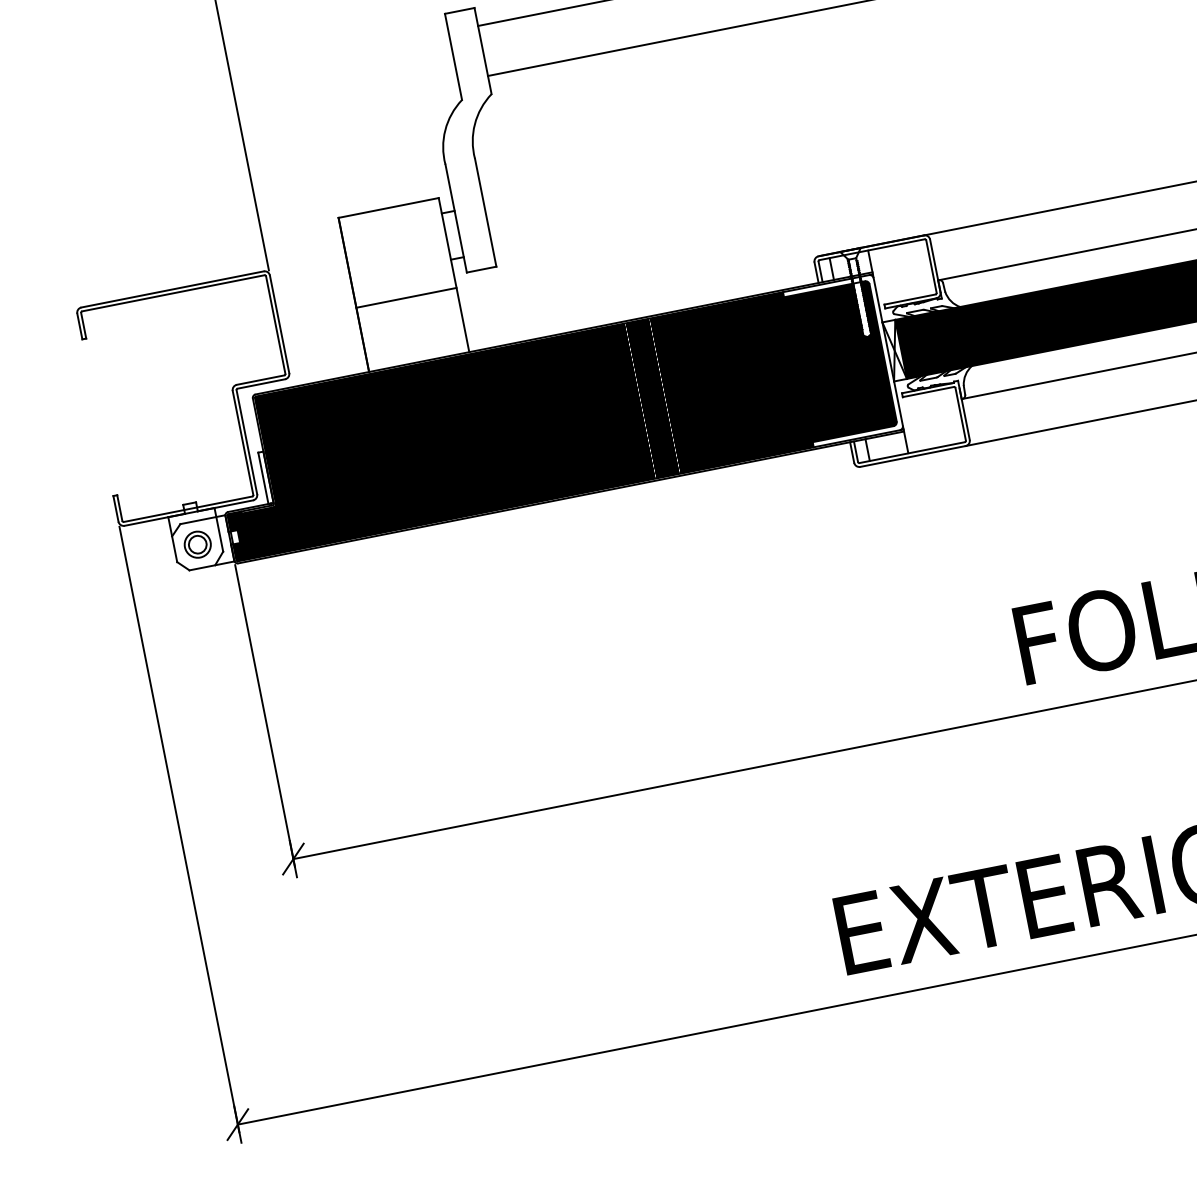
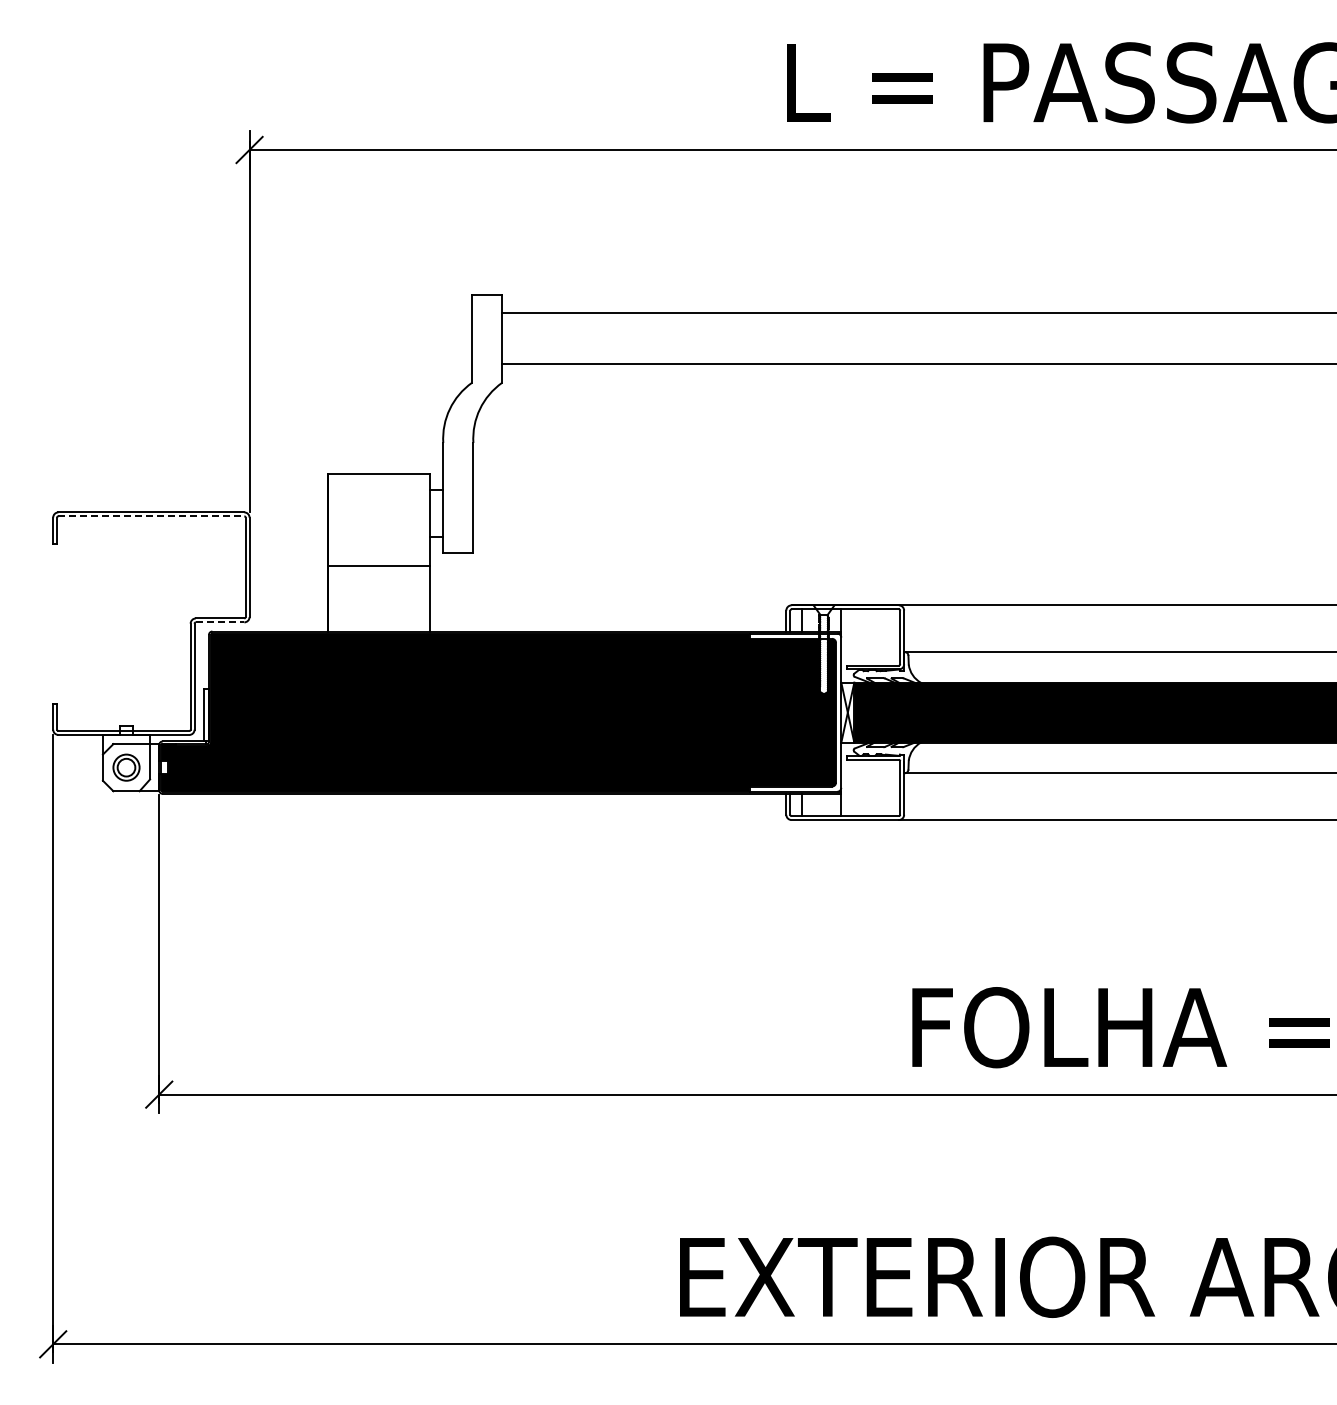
line: (173, 293) -> (151, 516), solid -> dashed
line: (261, 384) -> (220, 622), solid -> dashed

